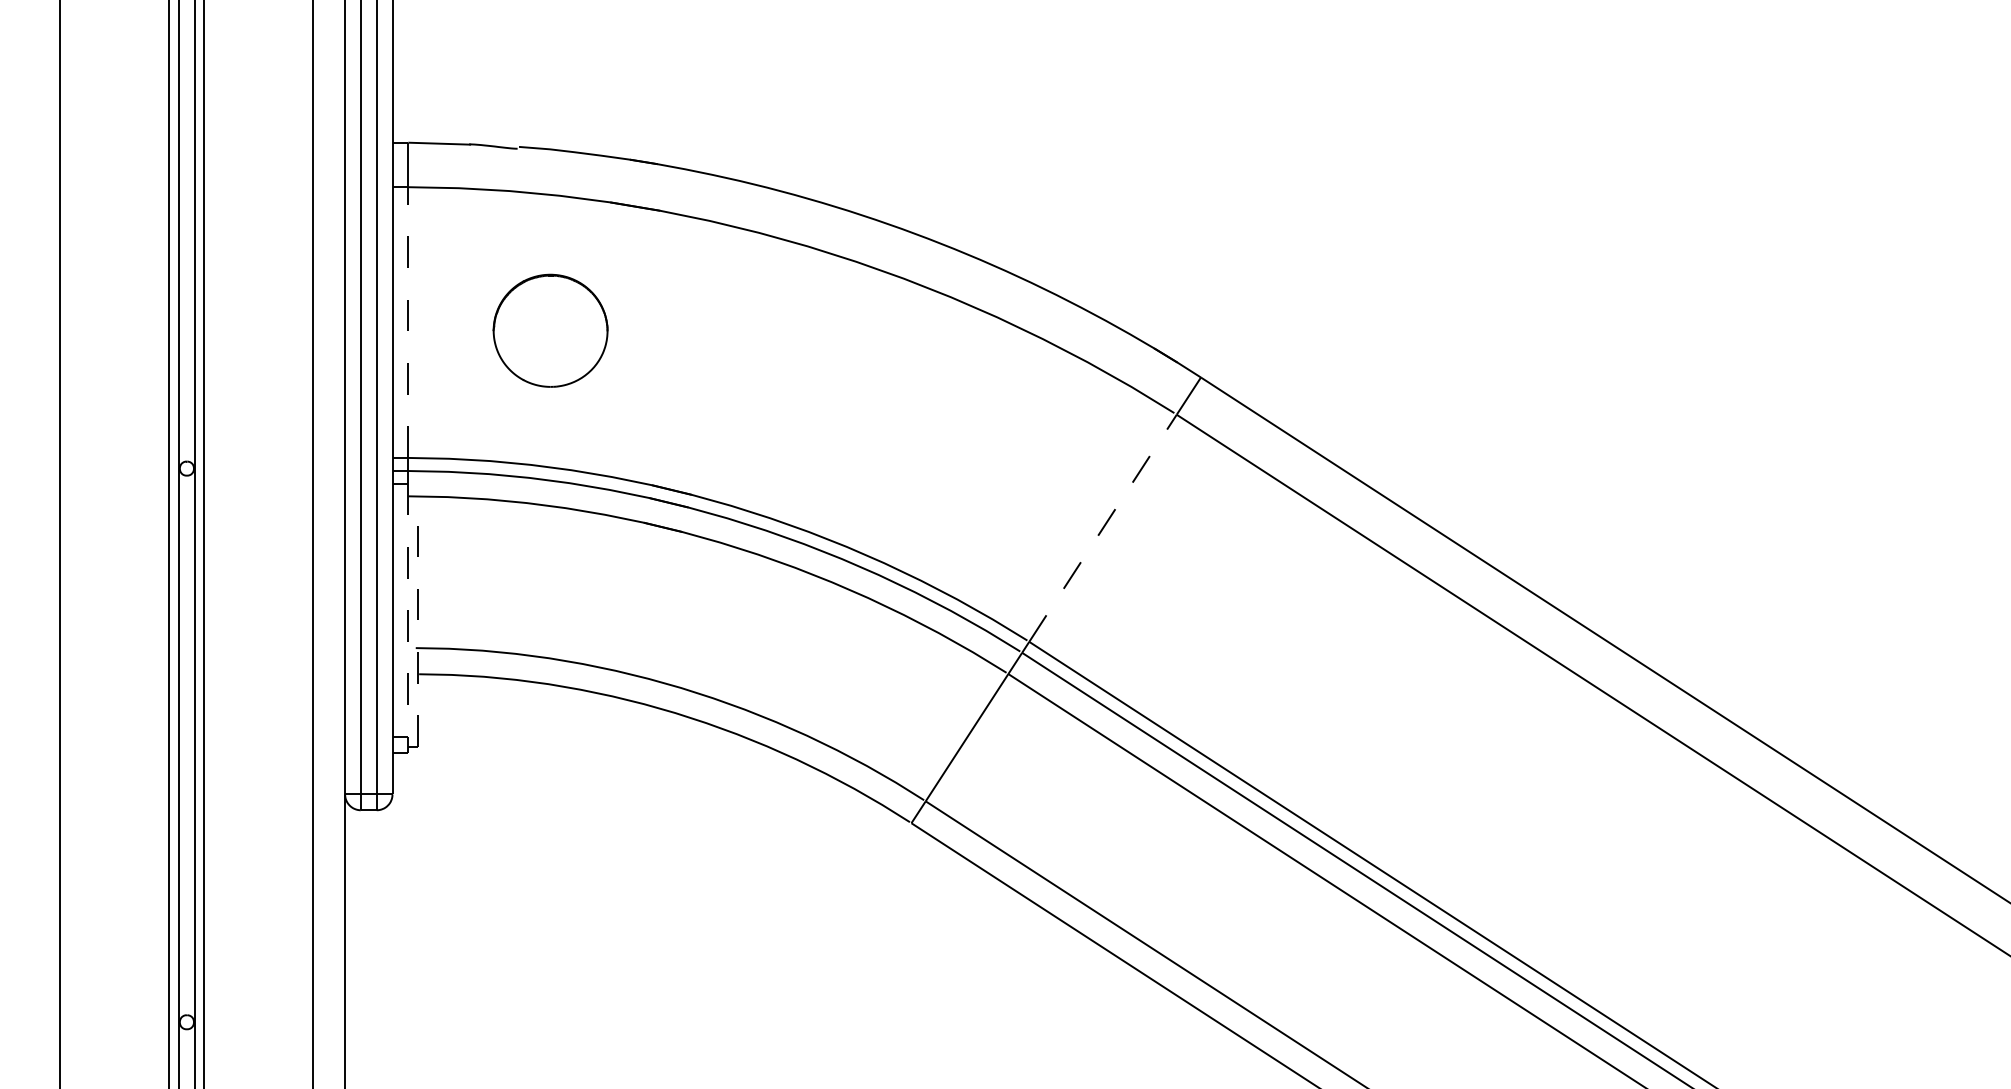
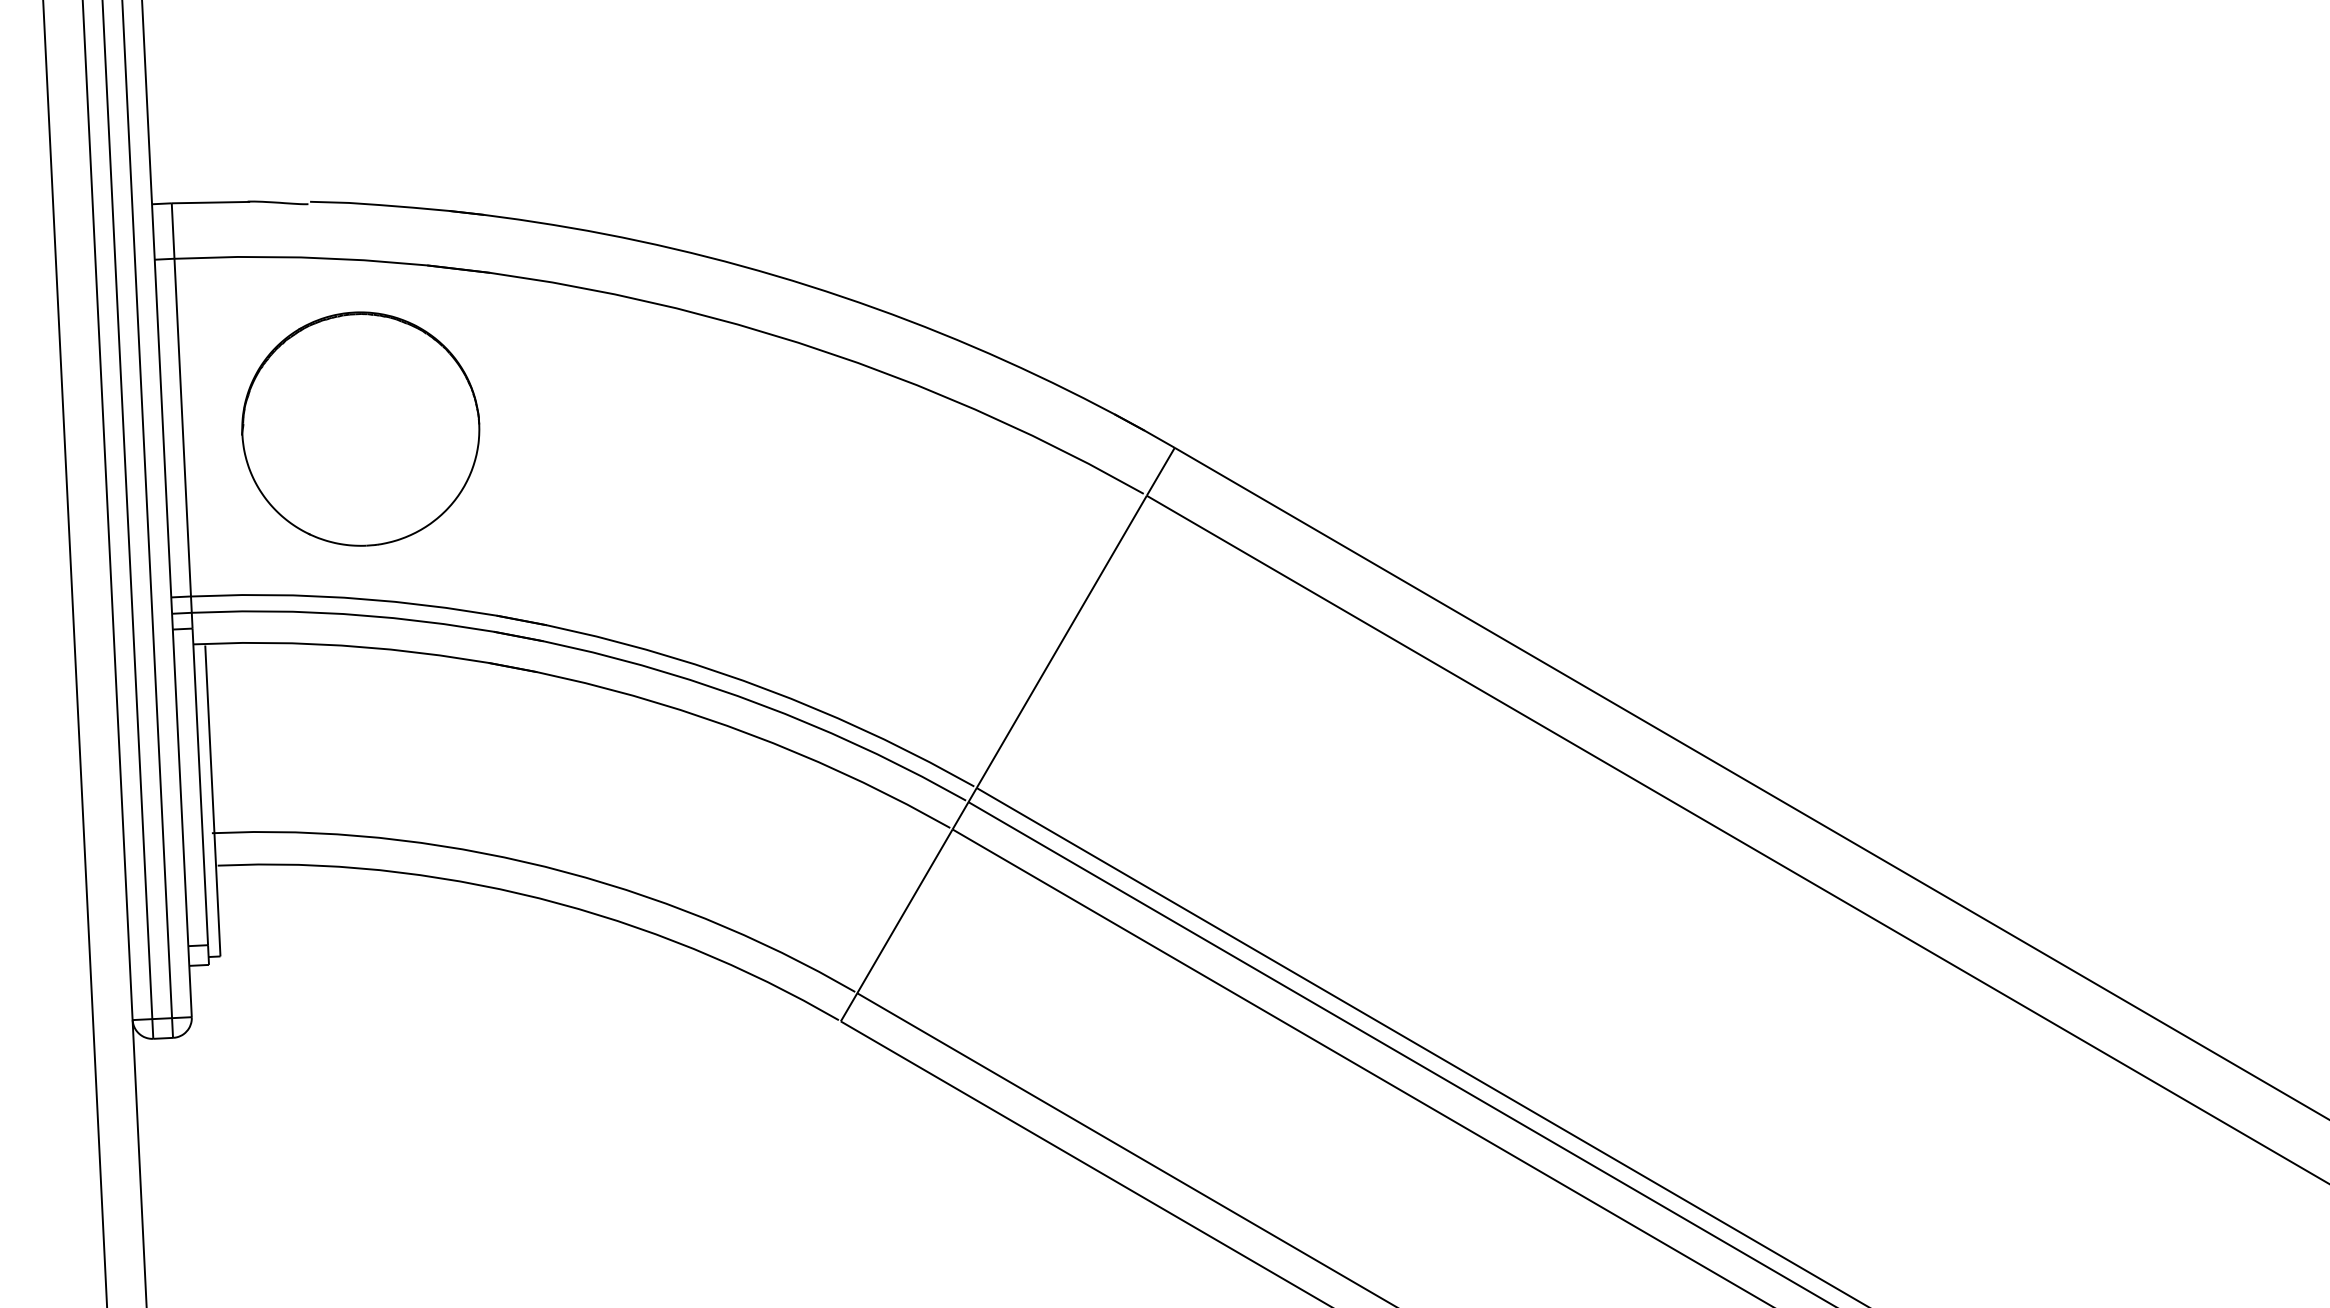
line: (408, 322) -> (182, 427), dashed -> solid
part: (550, 330) -> (360, 428), size x1.67
line: (1103, 527) -> (1062, 640), dashed -> solid
line: (408, 610) -> (200, 786), dashed -> solid
line: (417, 622) -> (212, 801), dashed -> solid

